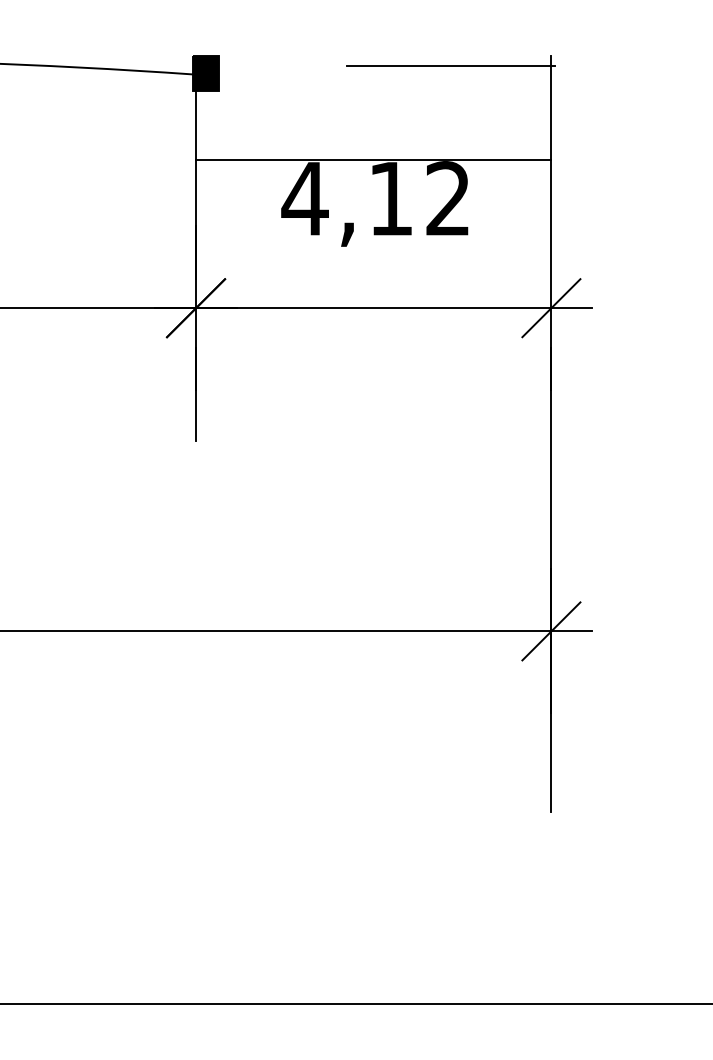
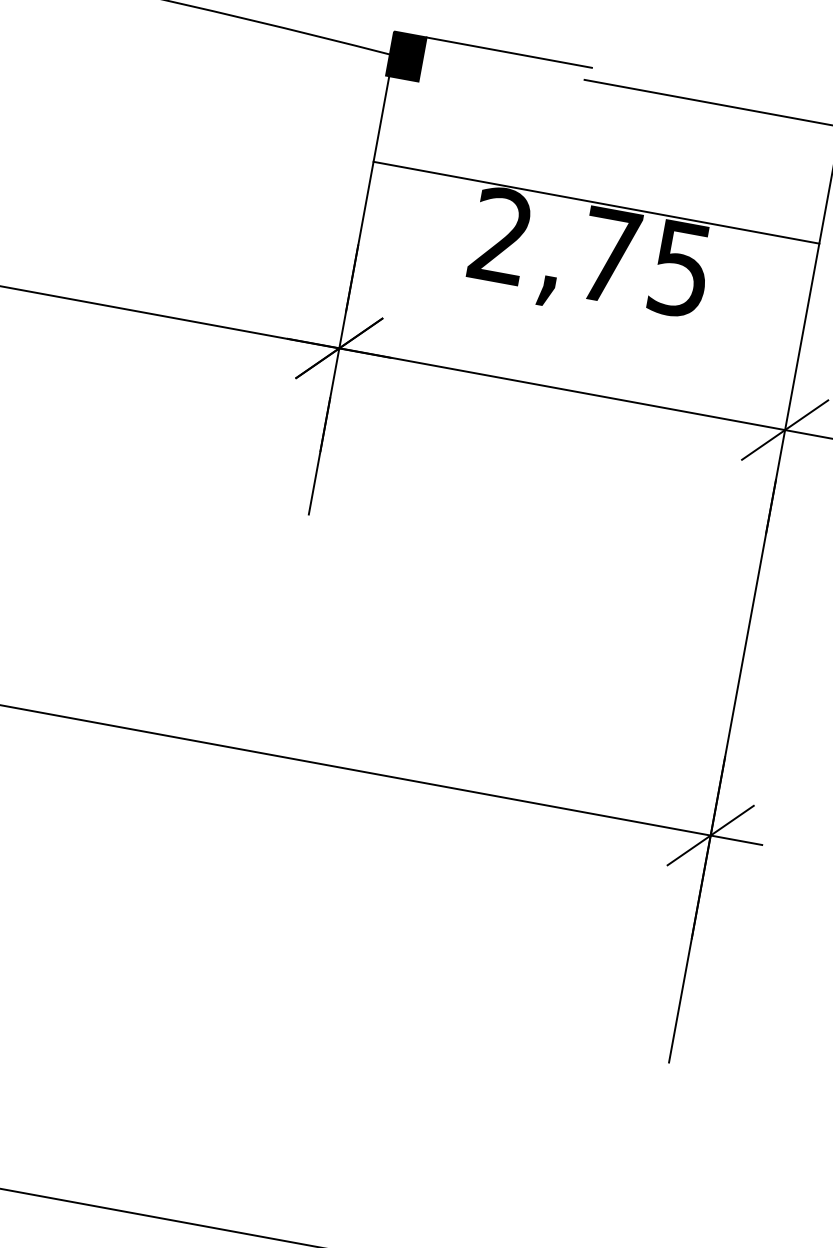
line: (285, 56) -> (509, 53), added
text: (375, 198) -> (589, 252), 4,12 -> 2,75

